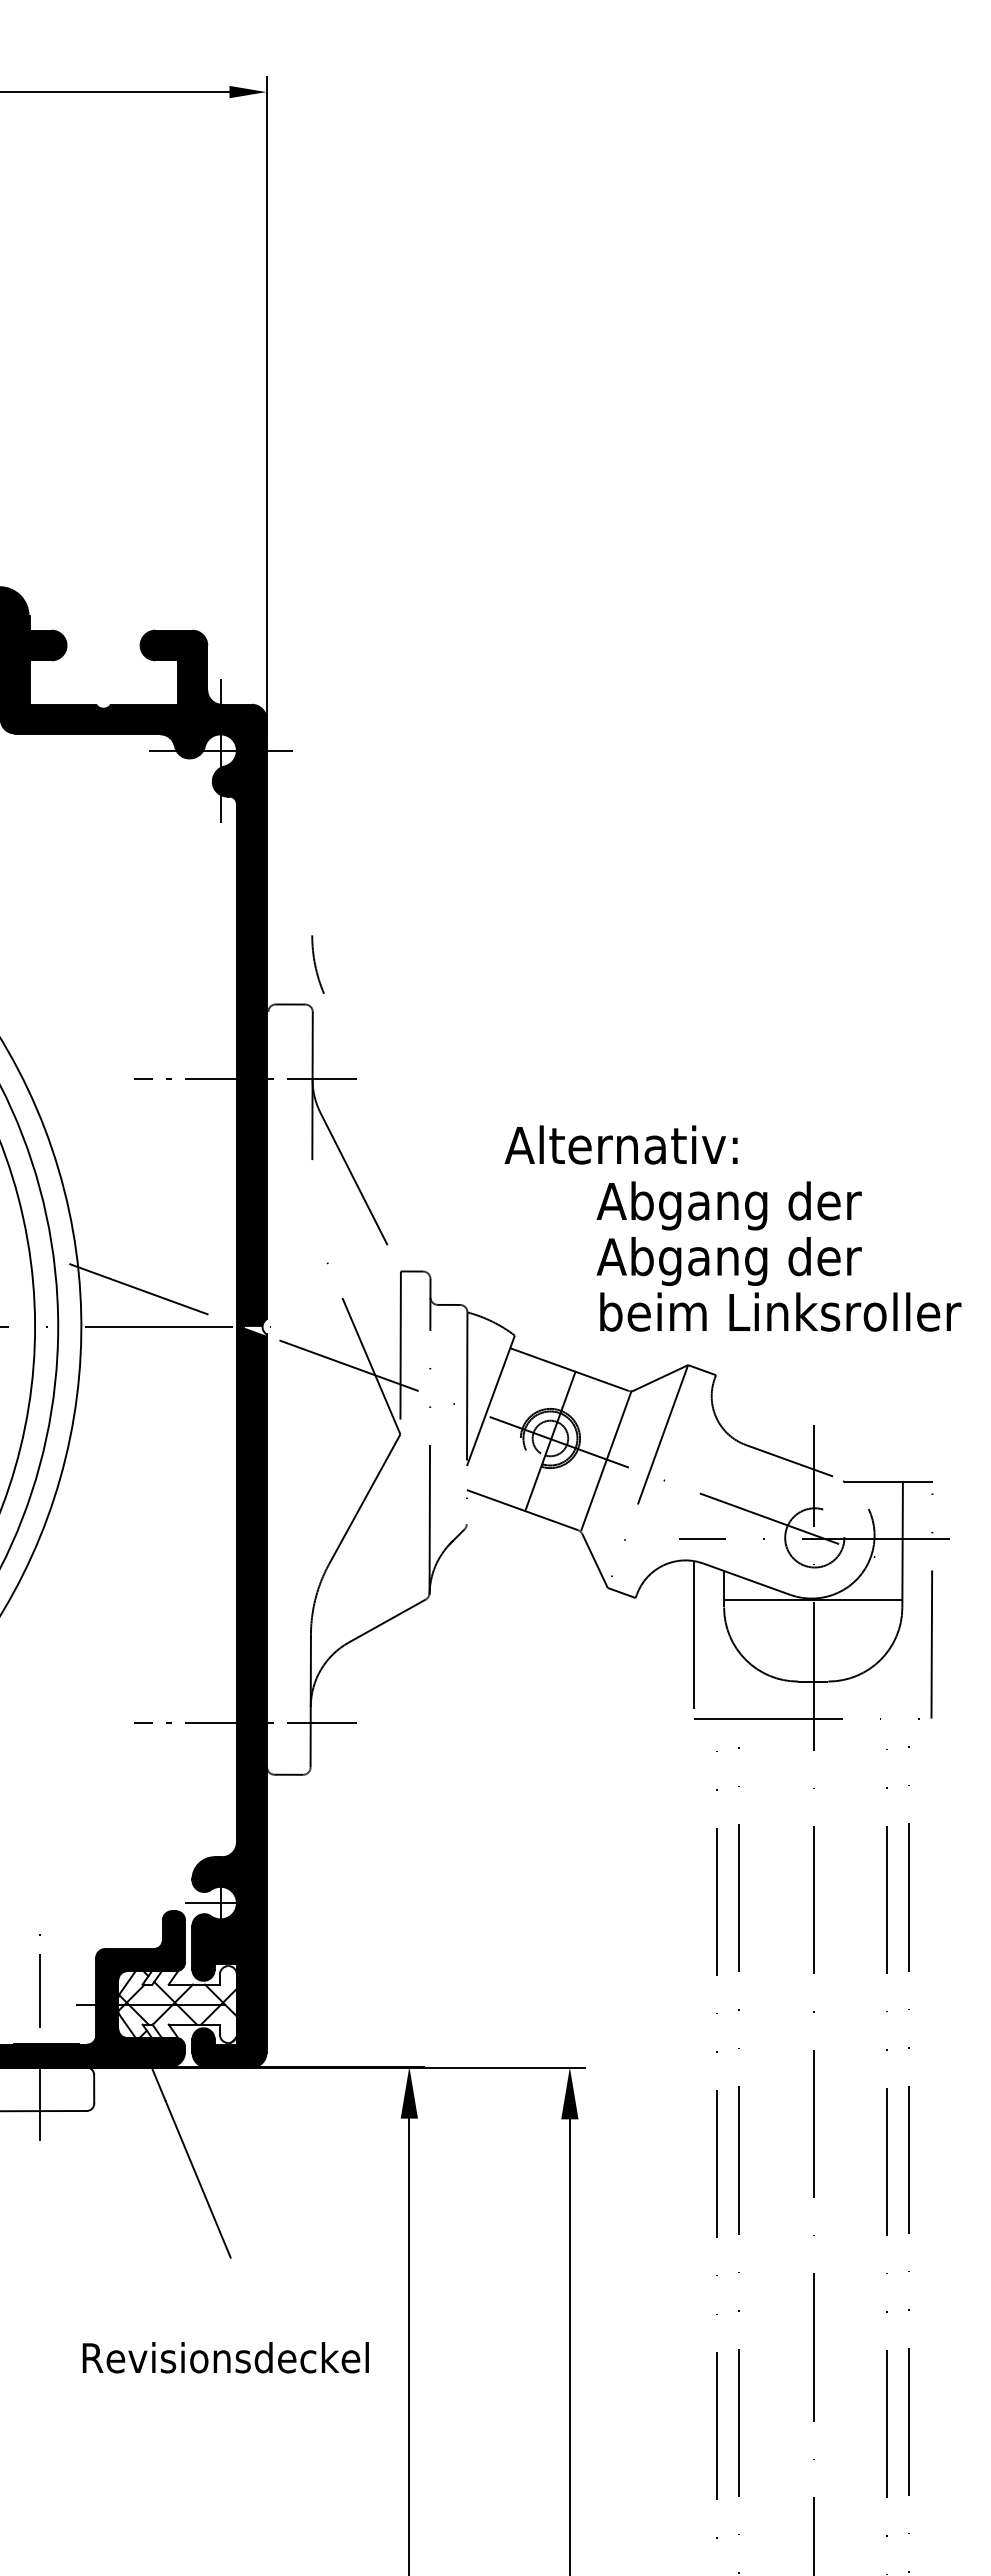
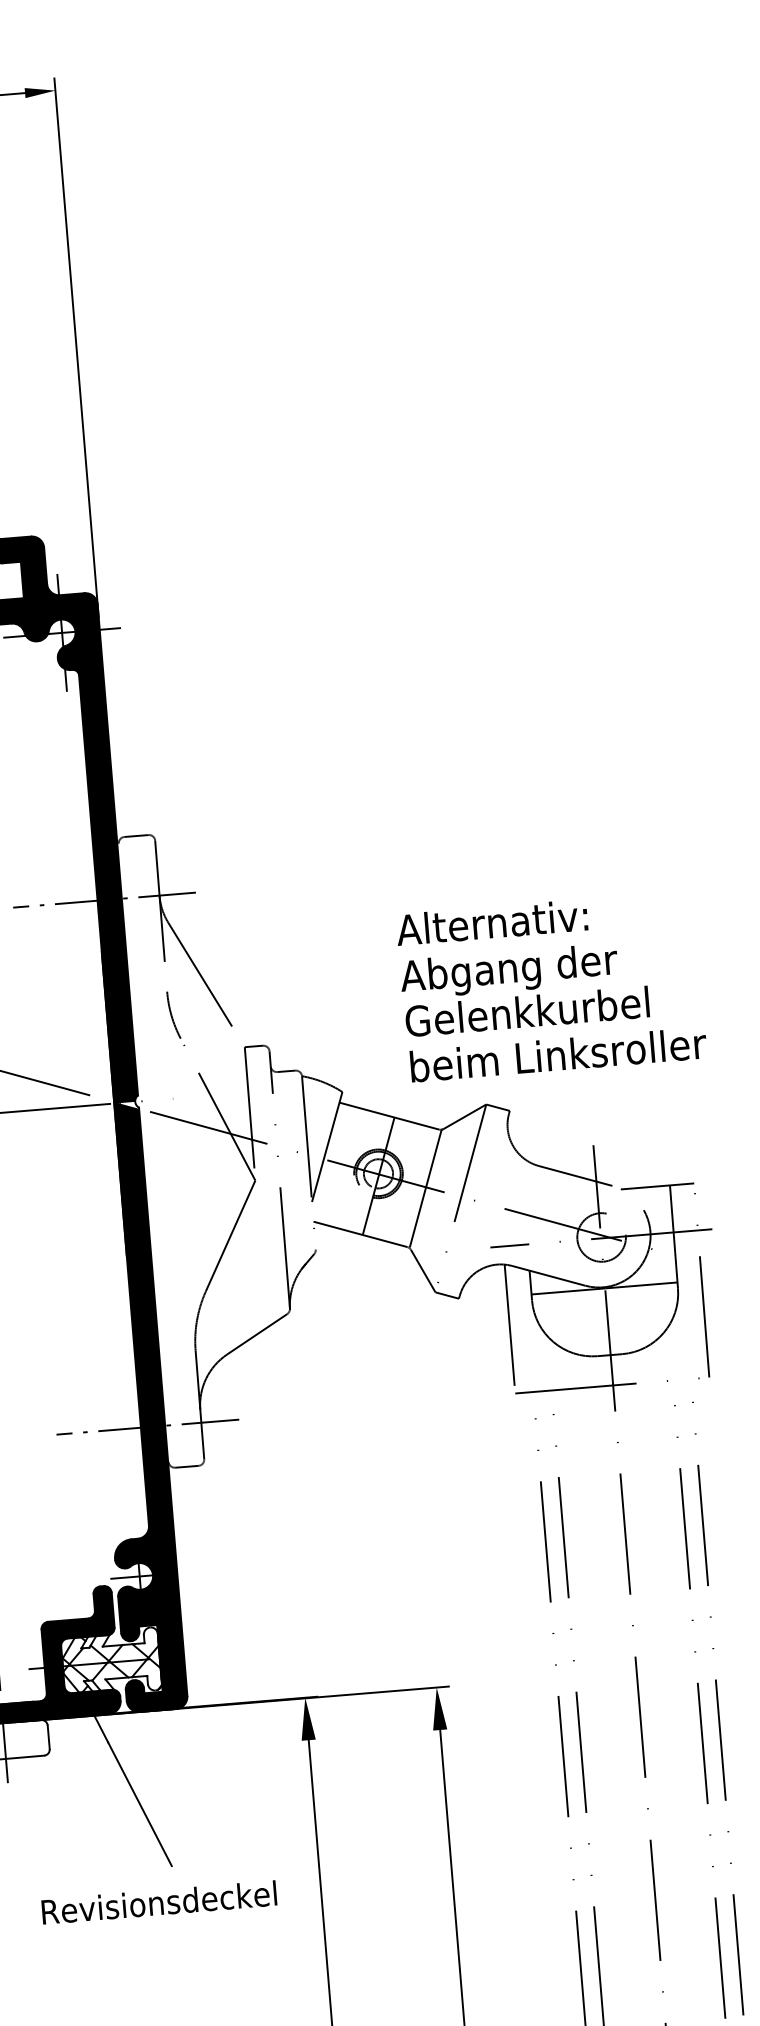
arc: (316, 965) -> (172, 1016), moved
text: (620, 1144) -> (491, 922), moved
text: (745, 1261) -> (526, 1015), Abgang der -> Gelenkkurbel
text: (225, 2357) -> (159, 1902), moved

